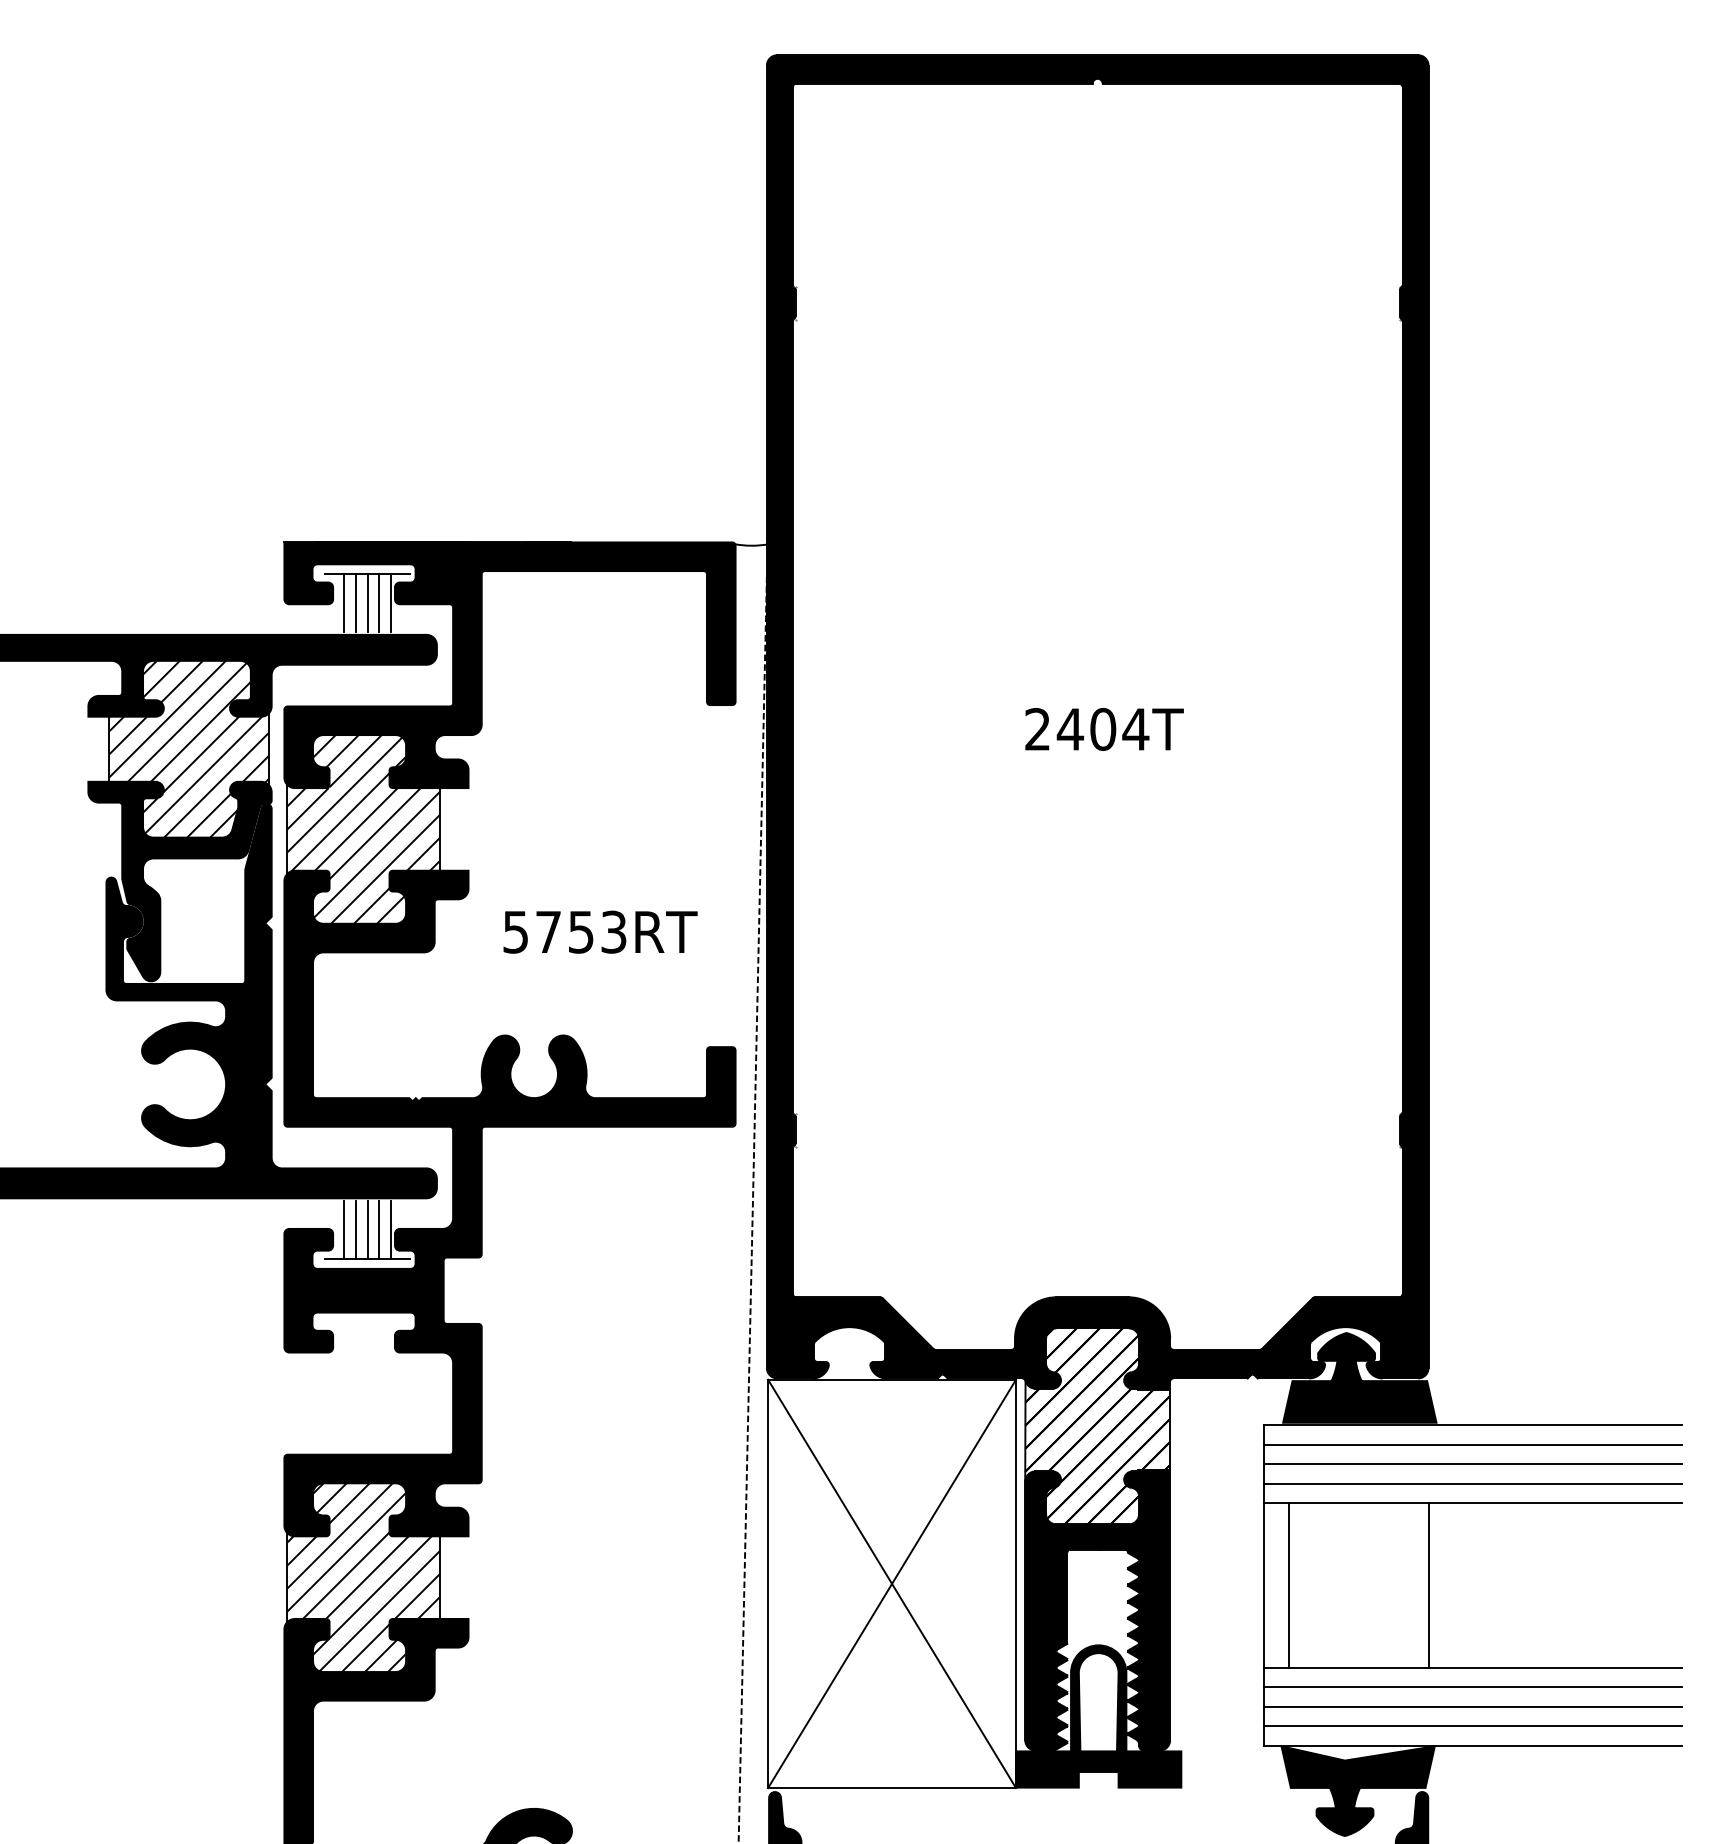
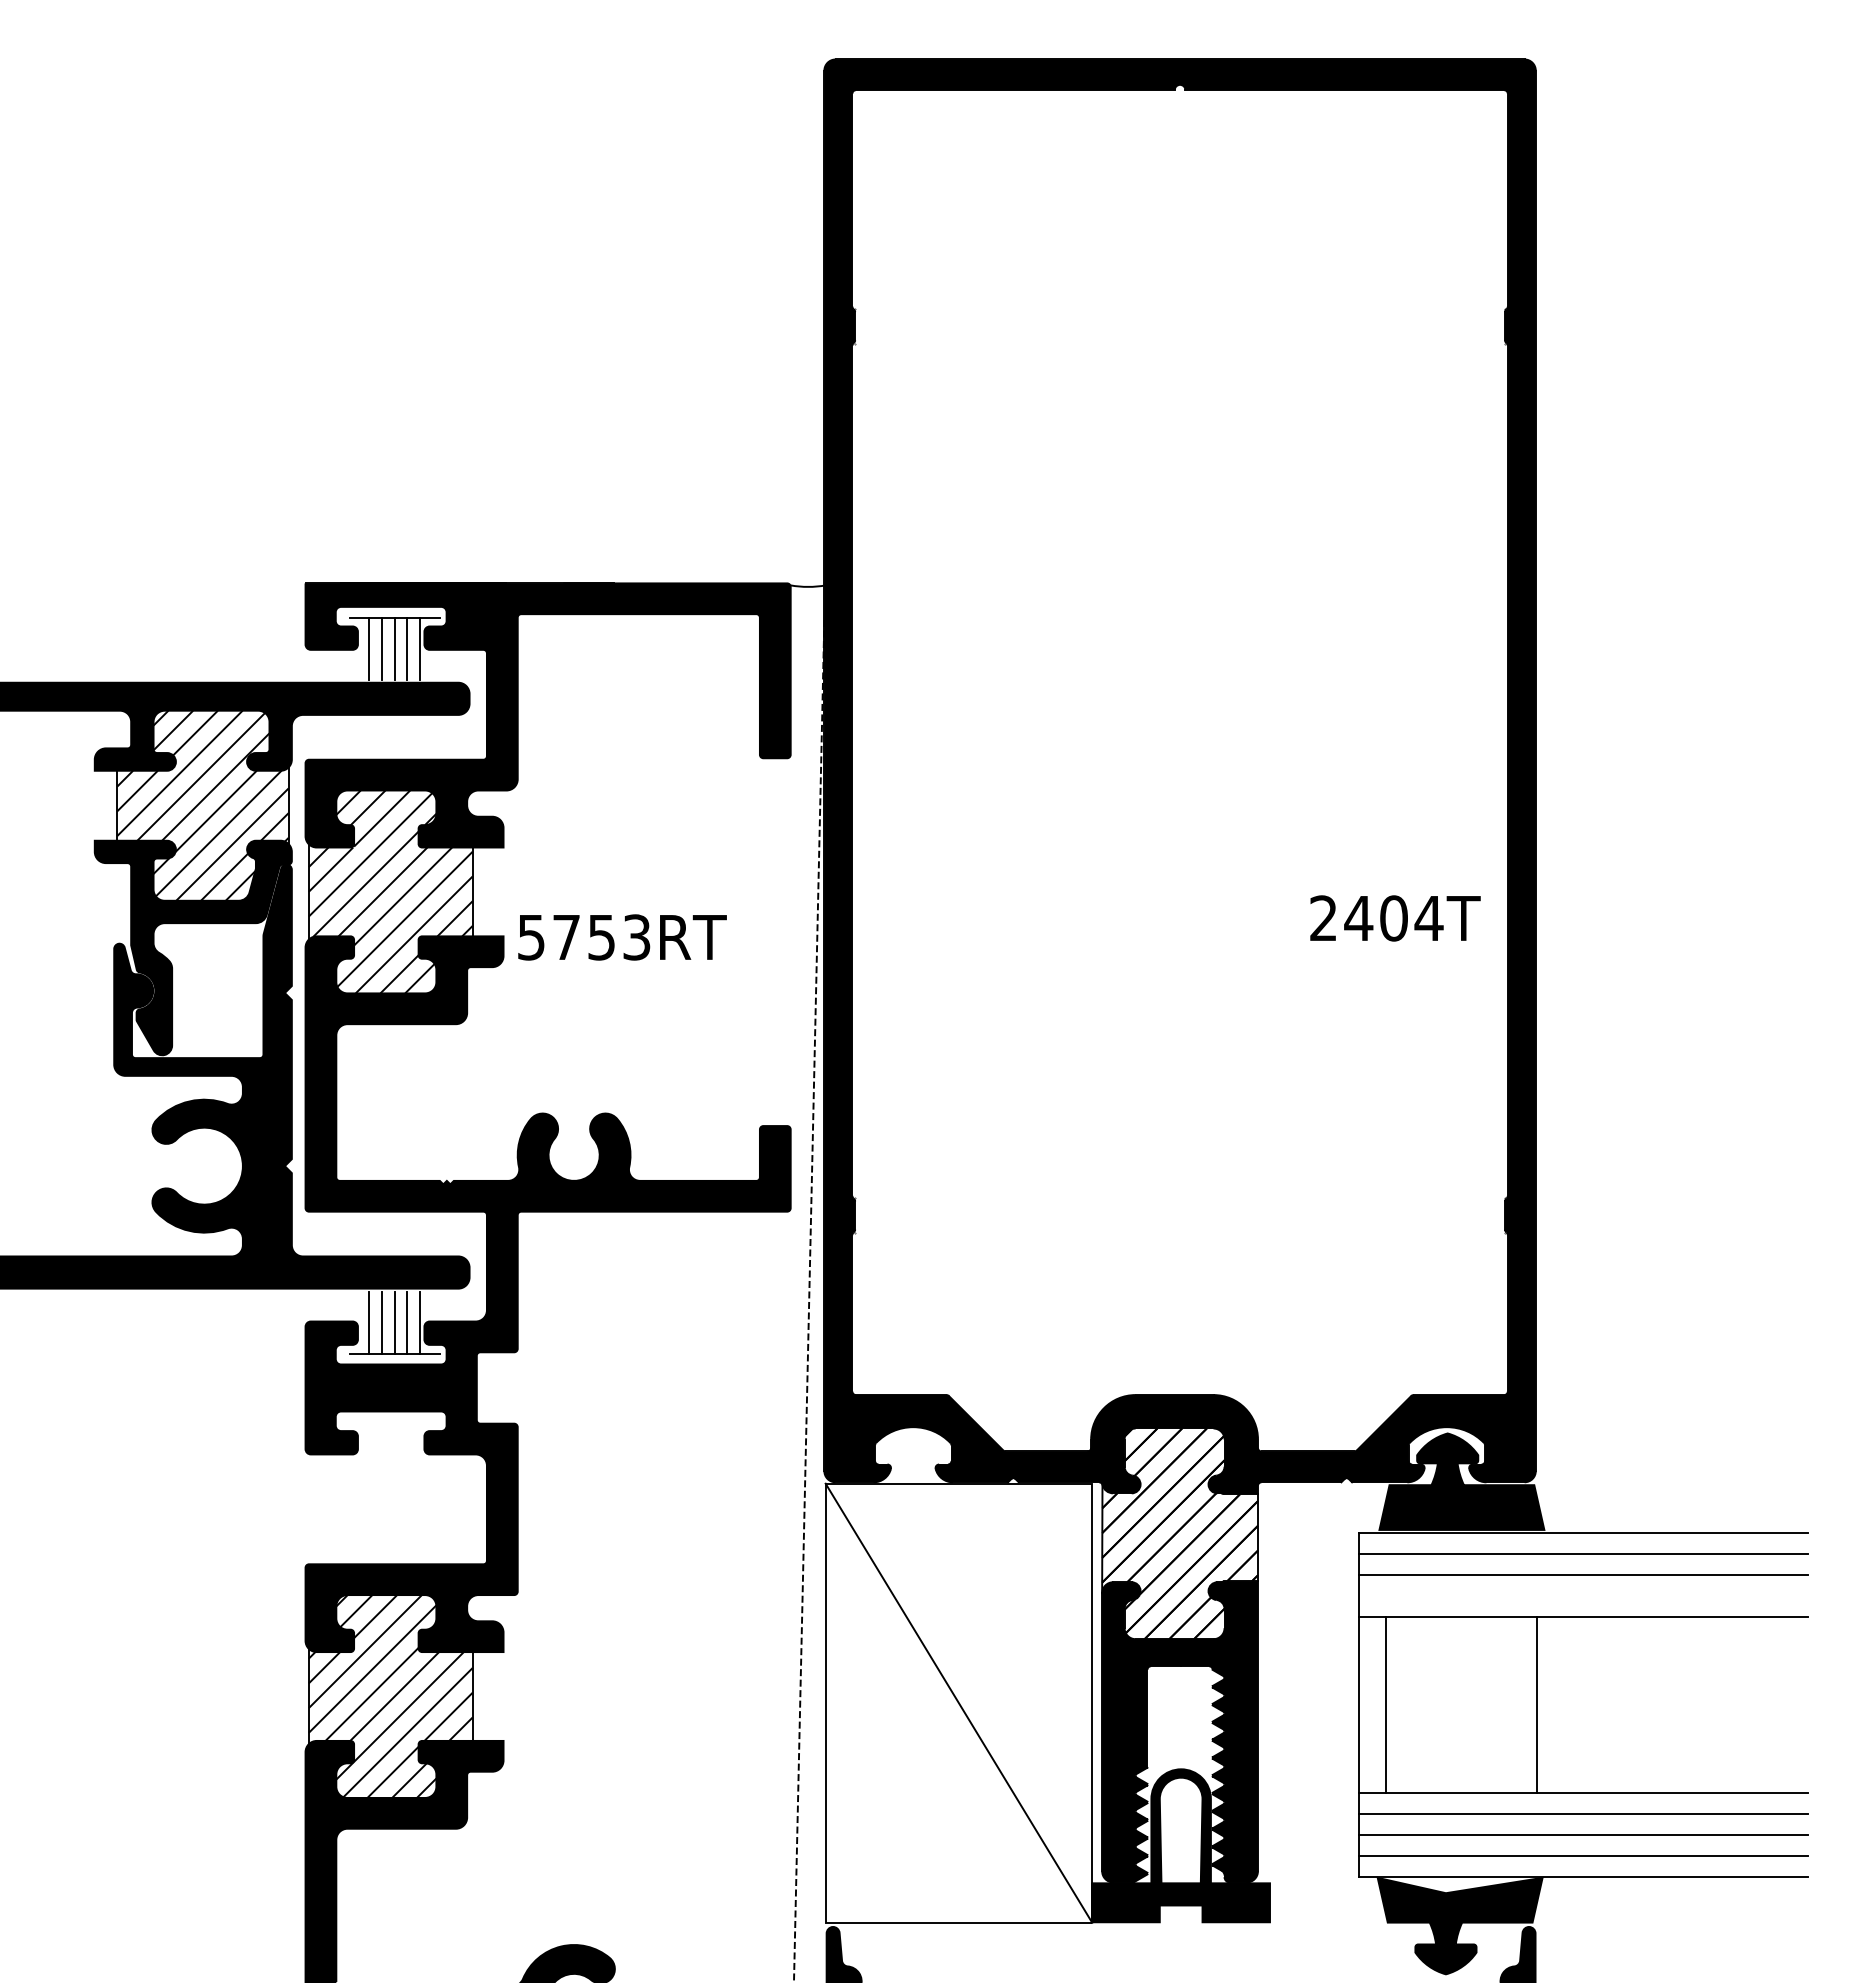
text: (1104, 729) -> (1395, 918), moved
text: (600, 932) -> (622, 937), moved
line: (1472, 1483) -> (1583, 1595), removed
line: (891, 1583) -> (958, 1702), removed

